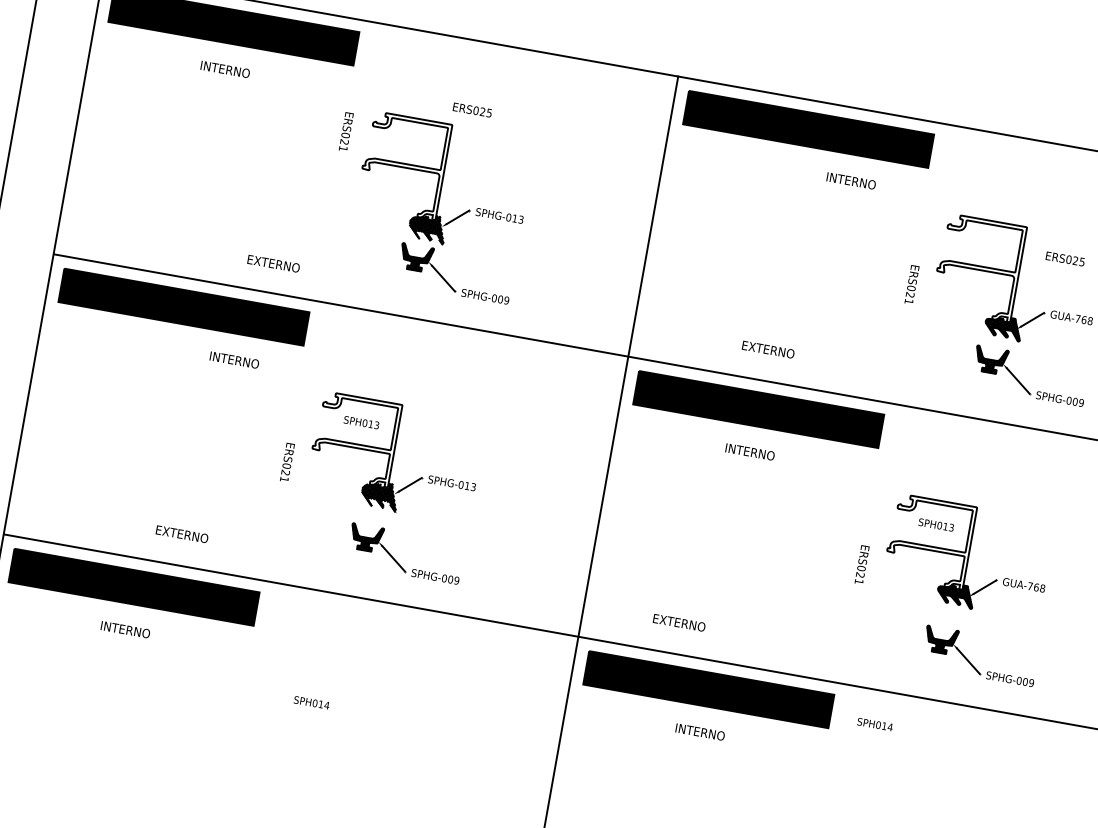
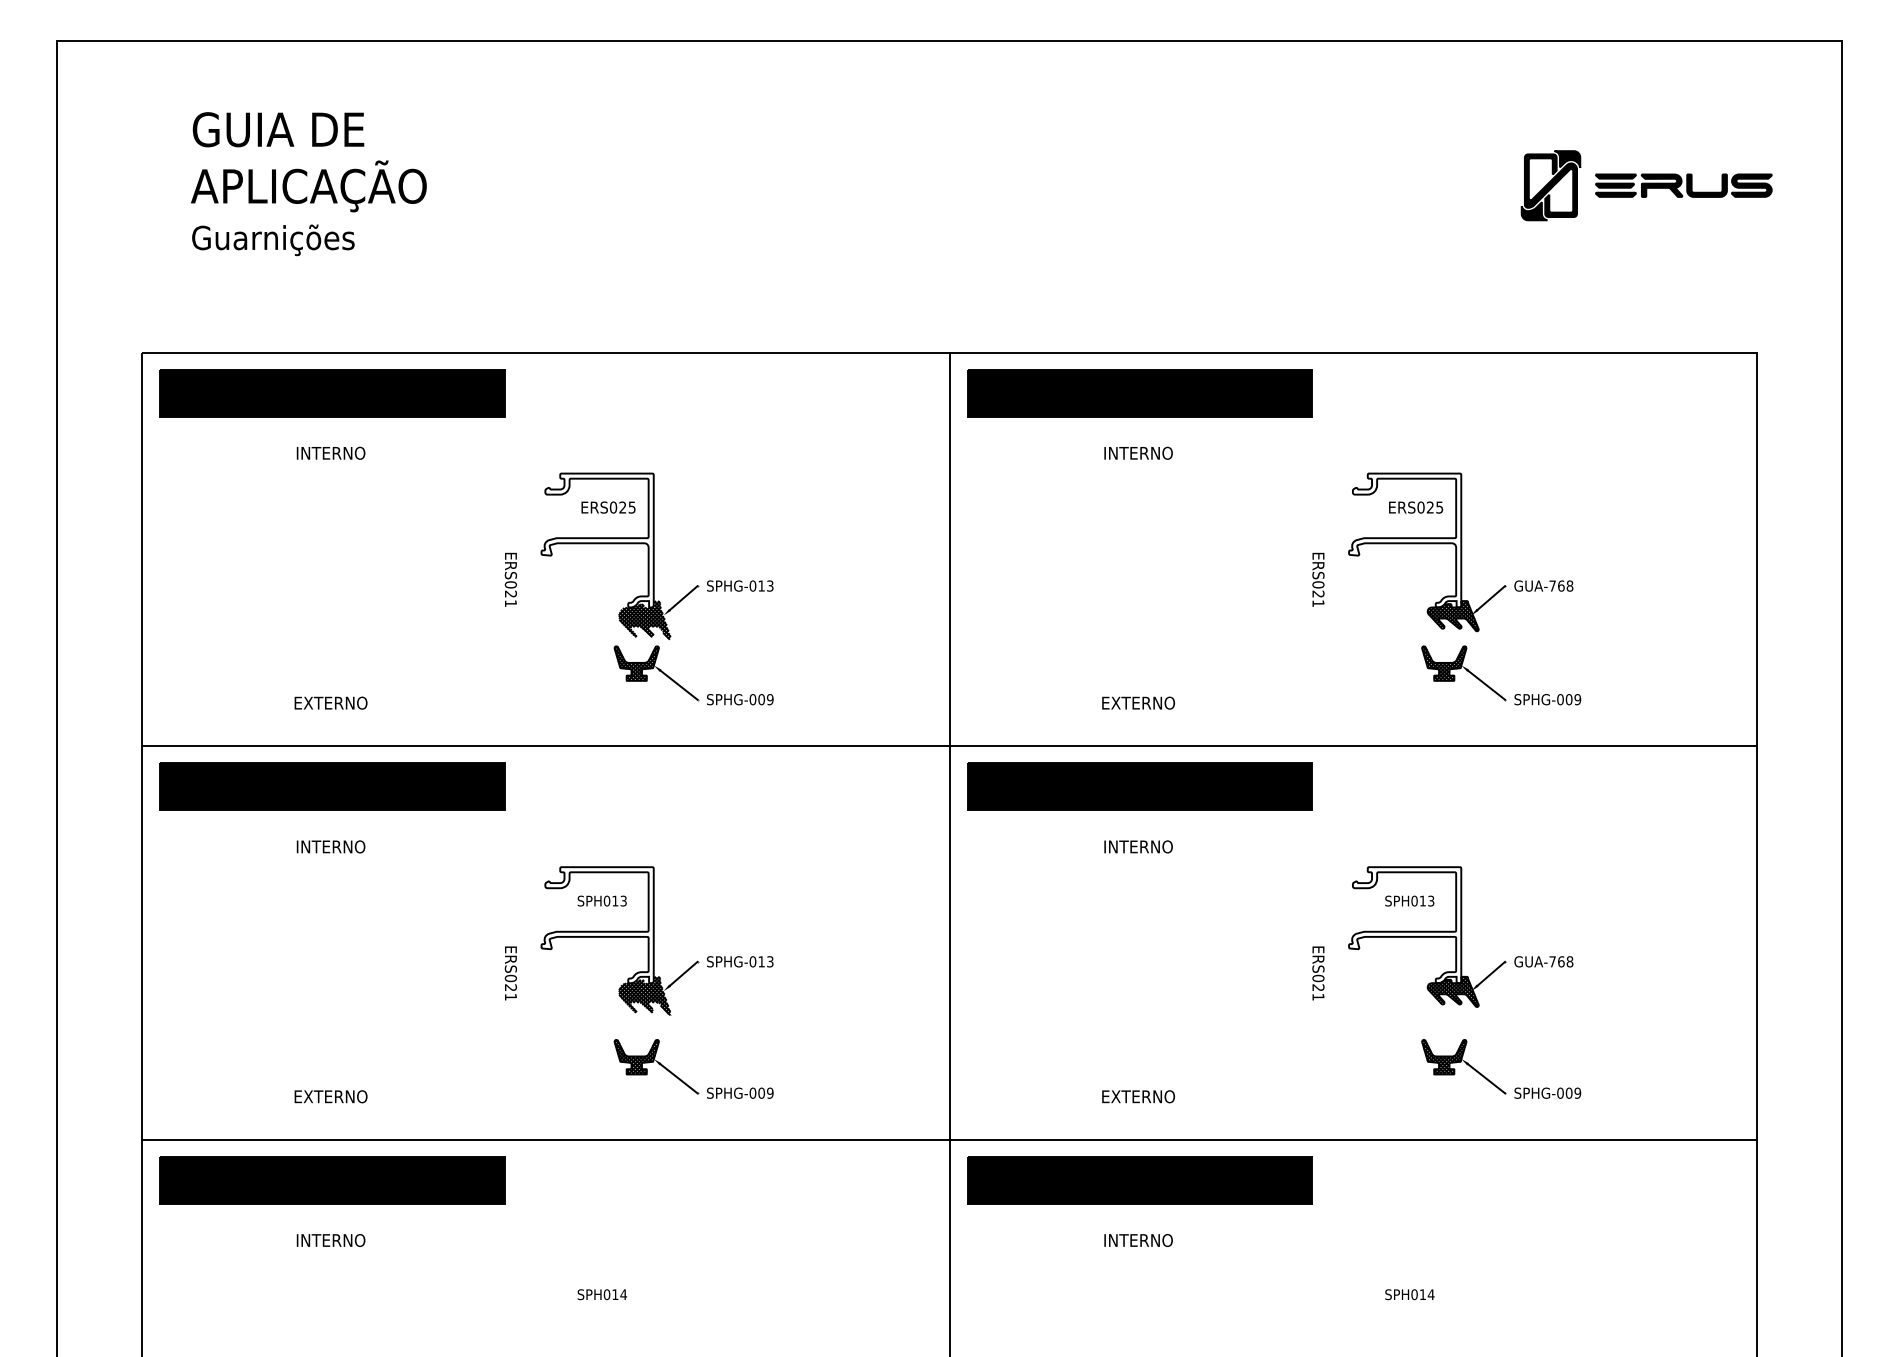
text: (472, 110) -> (608, 507), moved
text: (346, 131) -> (510, 579), moved
text: (851, 180) -> (1138, 452), moved
text: (1065, 259) -> (1416, 507), moved
text: (273, 263) -> (330, 702), moved
text: (234, 359) -> (330, 846), moved
text: (181, 534) -> (330, 1096), moved
text: (679, 622) -> (1138, 1096), moved
text: (874, 724) -> (1409, 1294), moved

